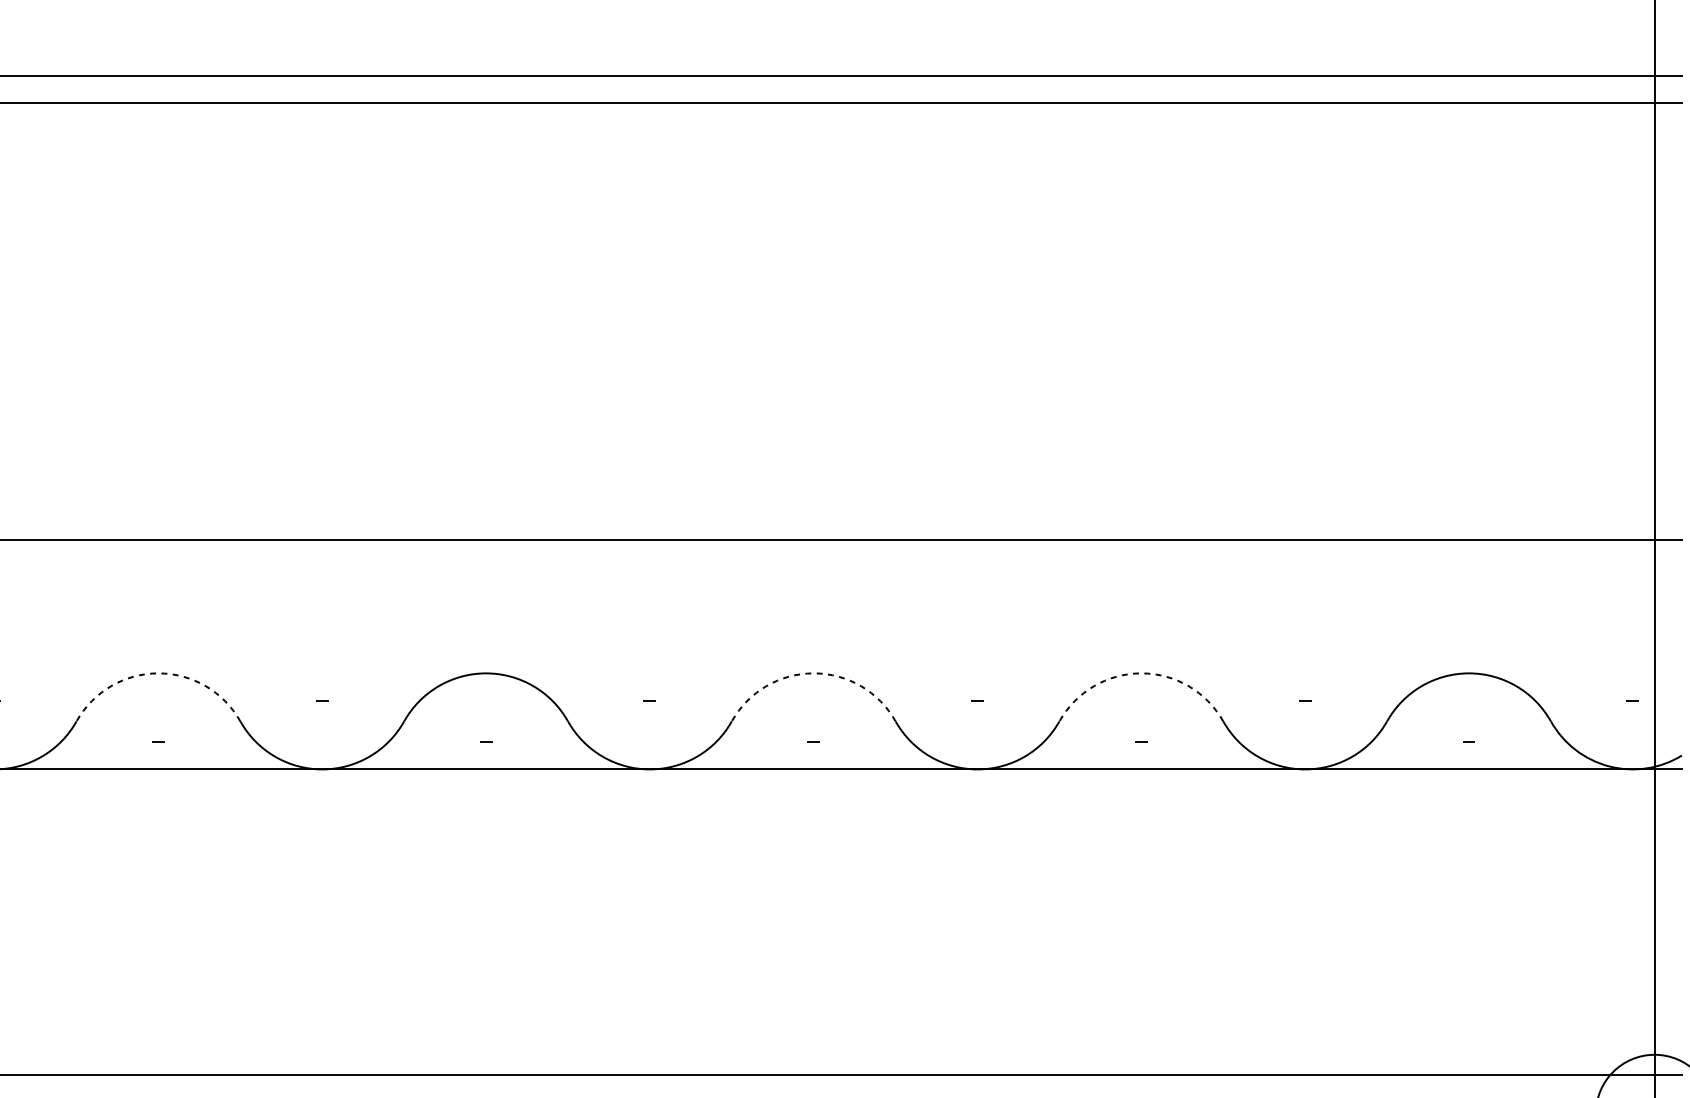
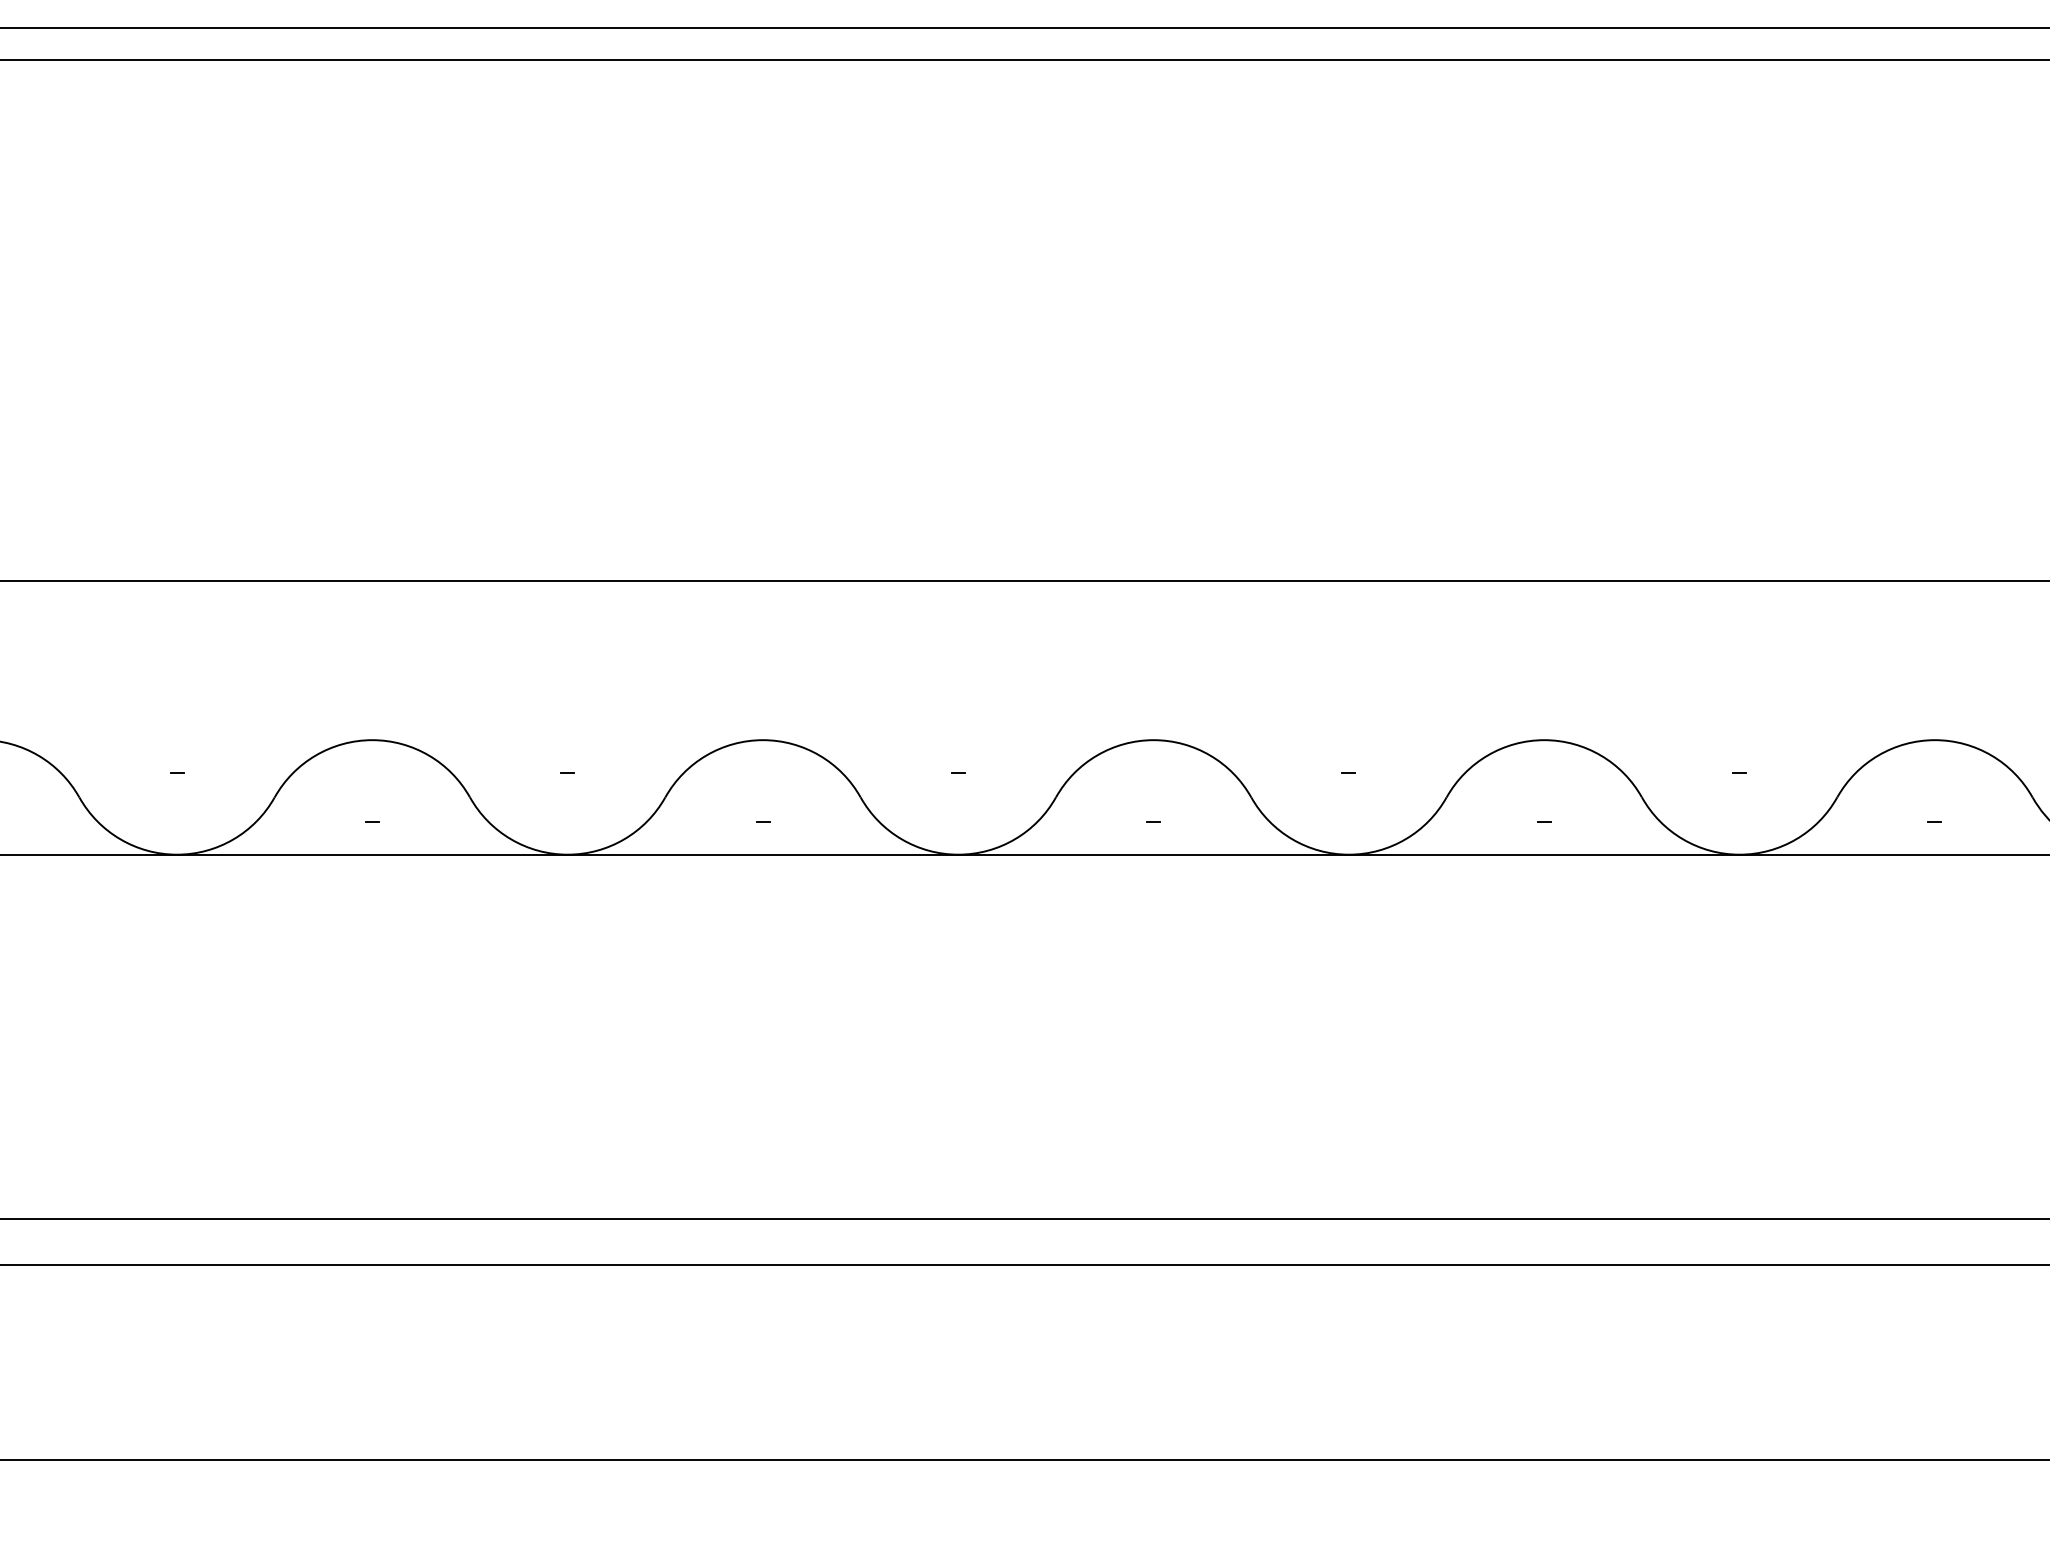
arc: (158, 673) -> (372, 740), dashed -> solid
arc: (813, 673) -> (1153, 740), dashed -> solid
arc: (1141, 673) -> (1544, 740), dashed -> solid

